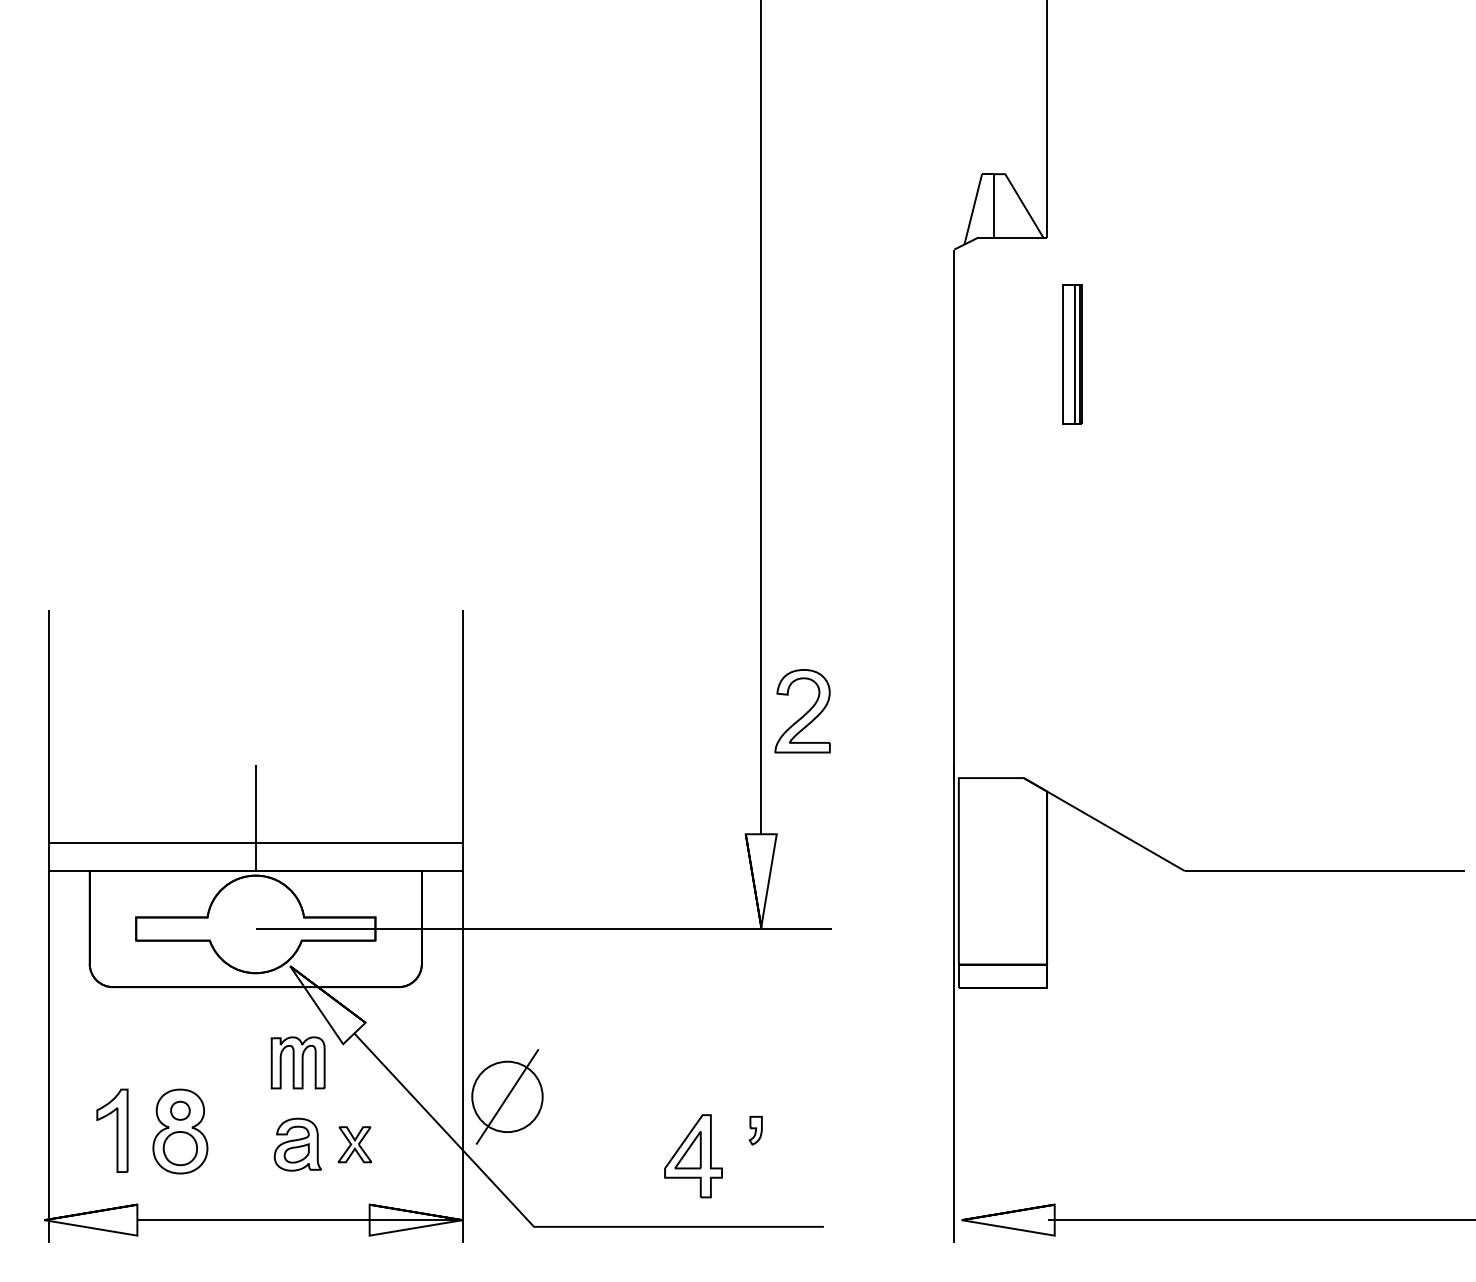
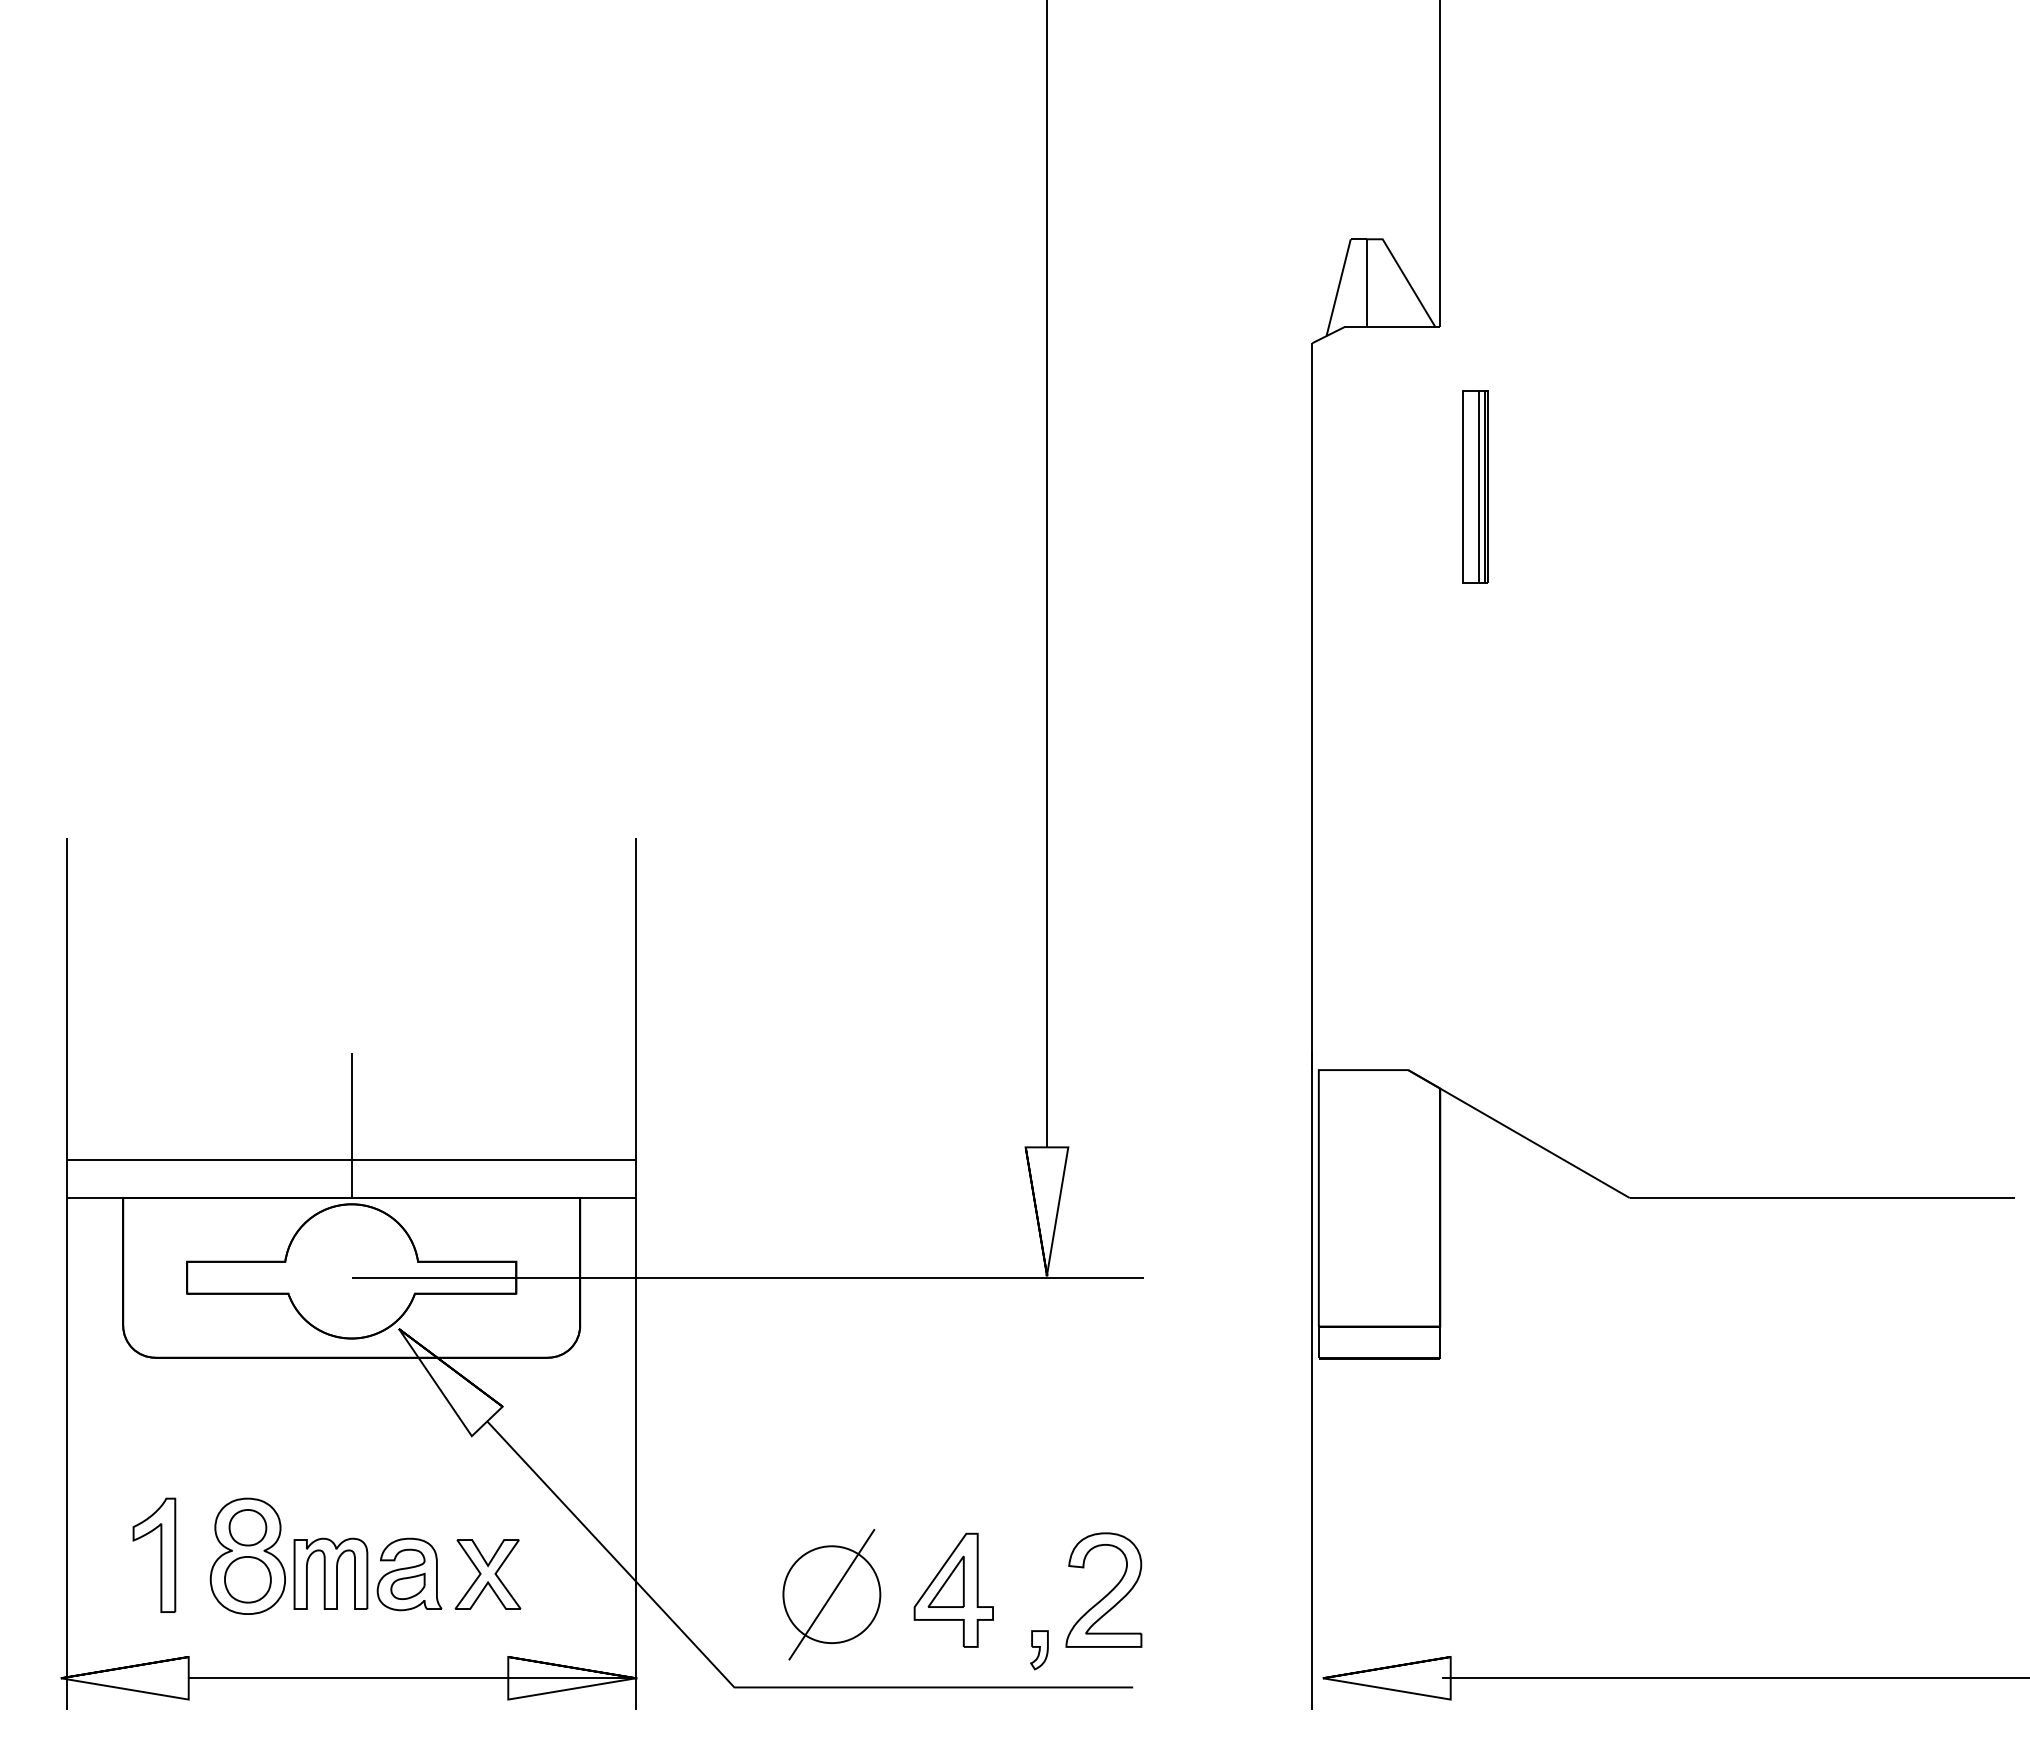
part: (802, 710) -> (1103, 1589), moved
part: (297, 1062) -> (330, 1573), moved
part: (507, 1096) -> (831, 1594), moved
part: (180, 1110) -> (247, 1527), size x1.43
part: (755, 1130) -> (1039, 1650), moved
part: (354, 1144) -> (487, 1574), size x1.43

